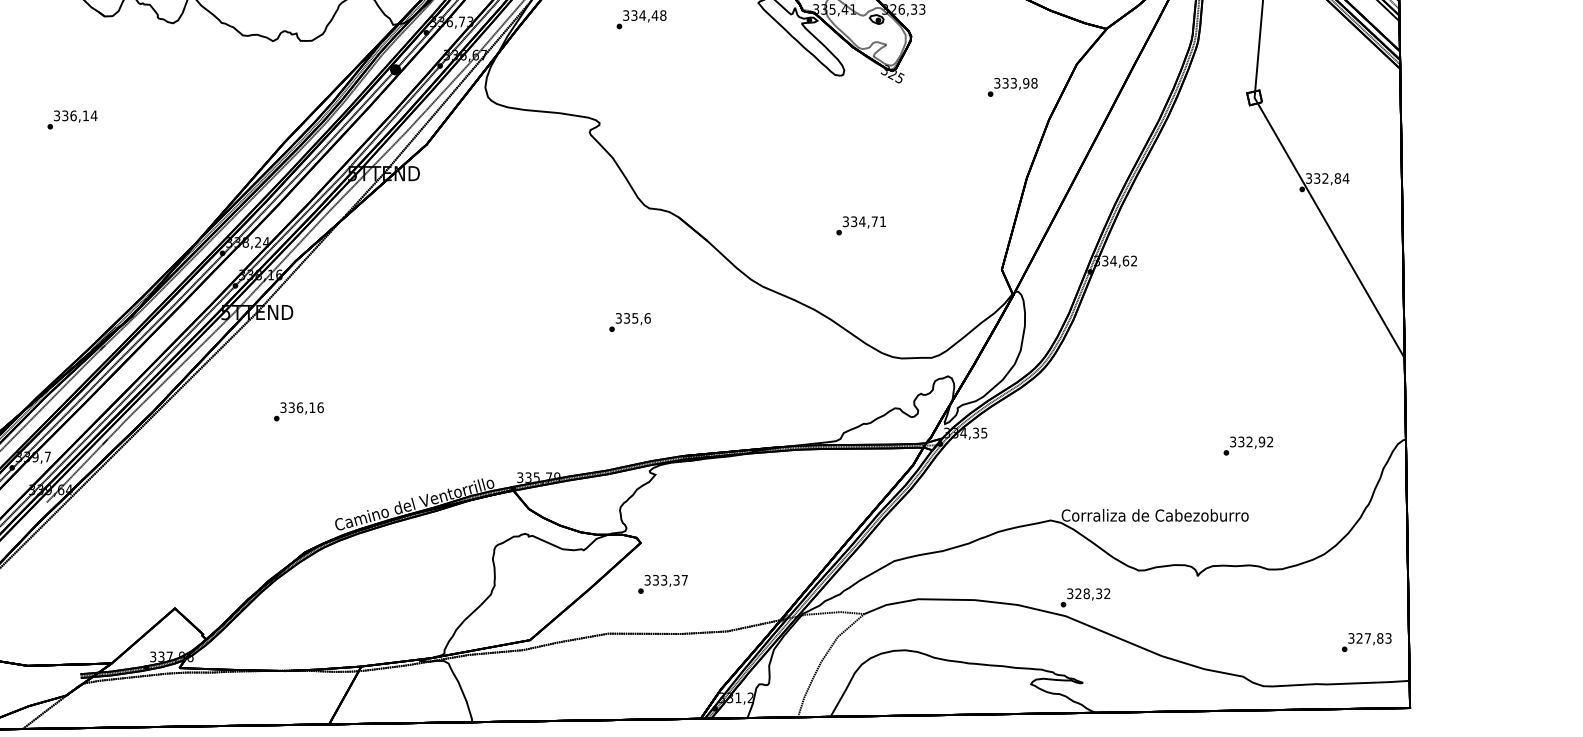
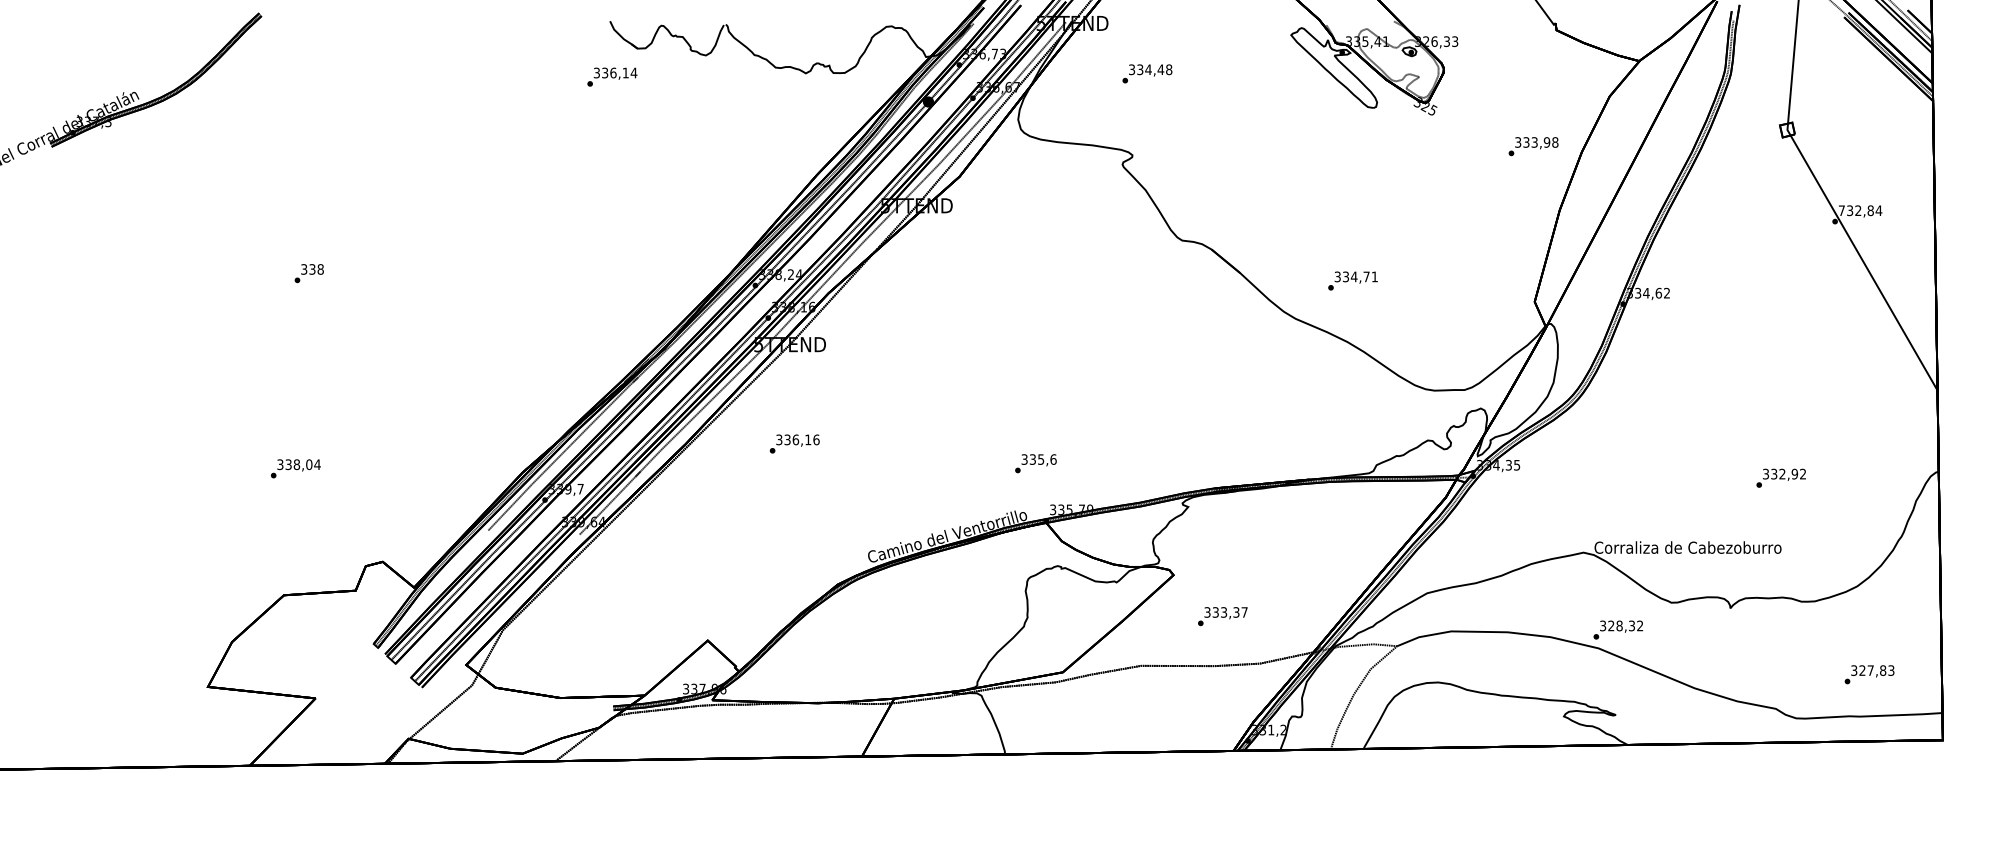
text: (641, 19) -> (1147, 73), moved
text: (1012, 87) -> (1533, 146), moved
text: (72, 119) -> (612, 76), moved
text: (1308, 178) -> (1841, 210), 332,84 -> 732,84
text: (860, 225) -> (1352, 280), moved
text: (629, 322) -> (1035, 463), moved
text: (298, 411) -> (794, 443), moved
text: (662, 584) -> (1222, 616), moved
text: (1366, 642) -> (1869, 674), moved

